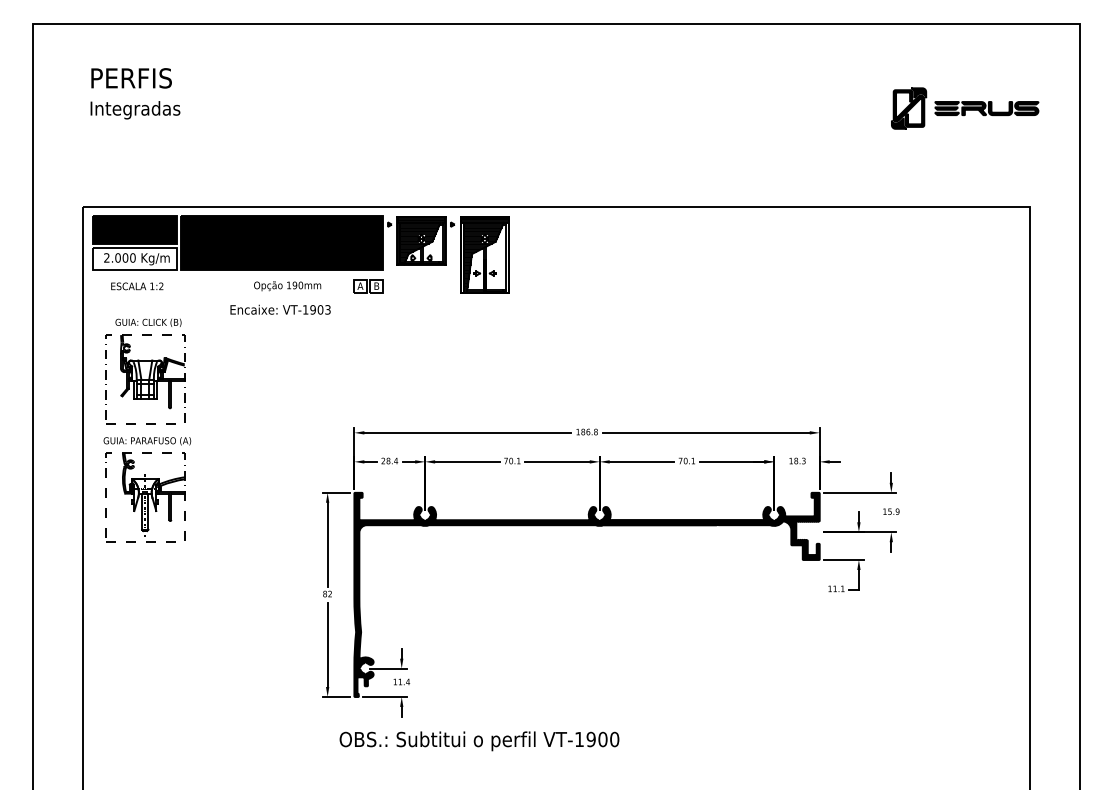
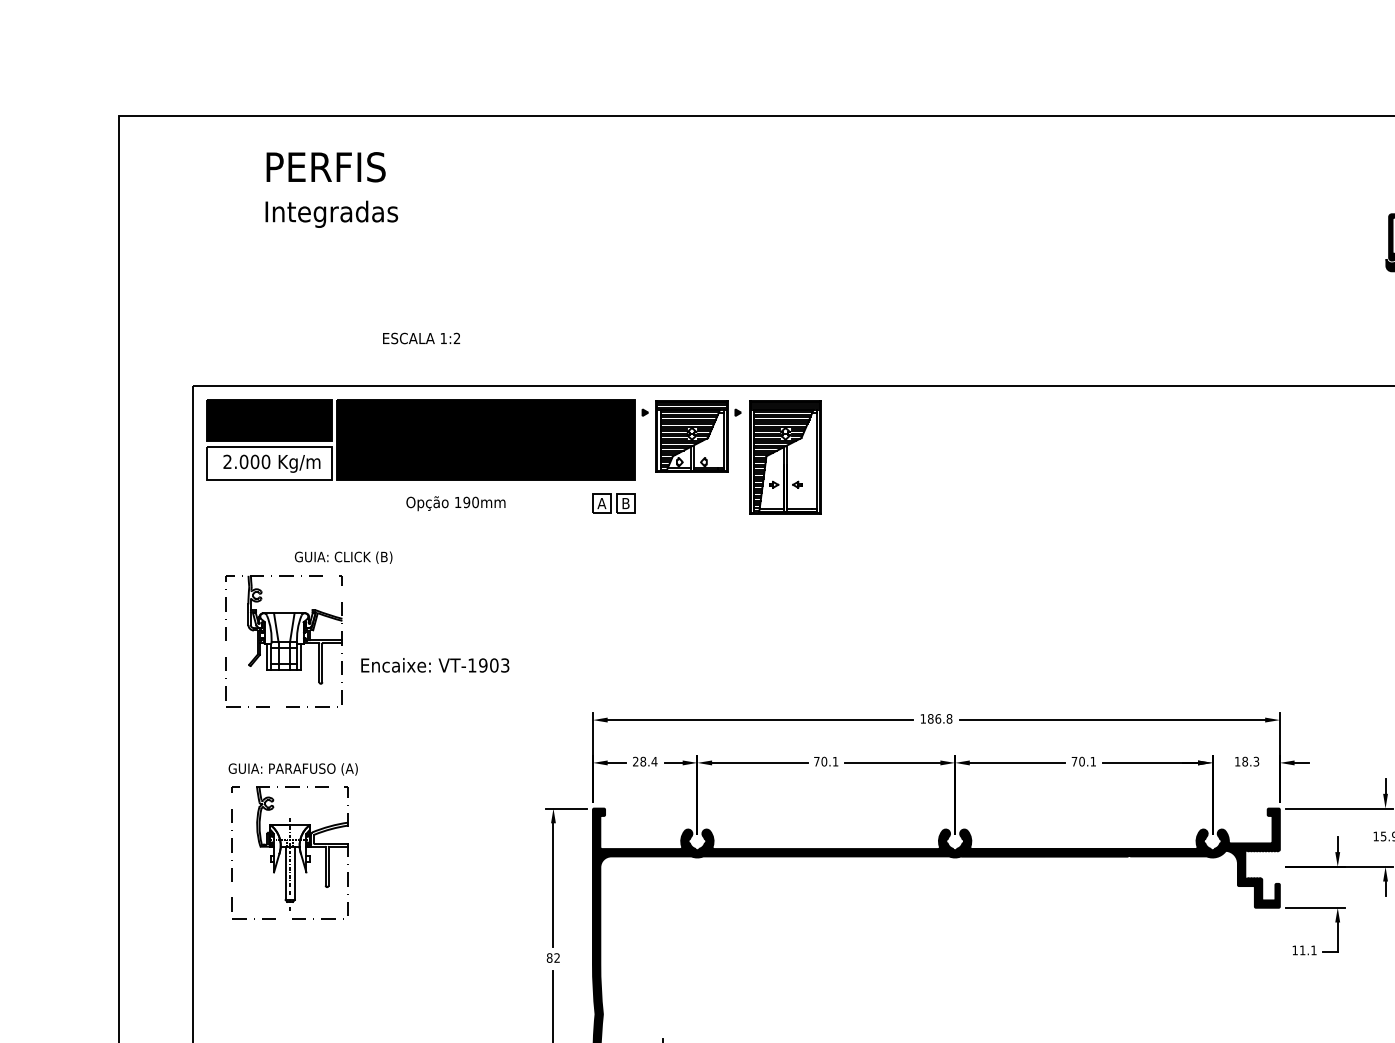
text: (135, 93) -> (331, 189), moved
text: (137, 286) -> (421, 338), moved
text: (287, 286) -> (455, 504), moved
text: (280, 309) -> (435, 664), moved
text: (148, 322) -> (343, 557), moved
part: (147, 489) -> (293, 840), moved

